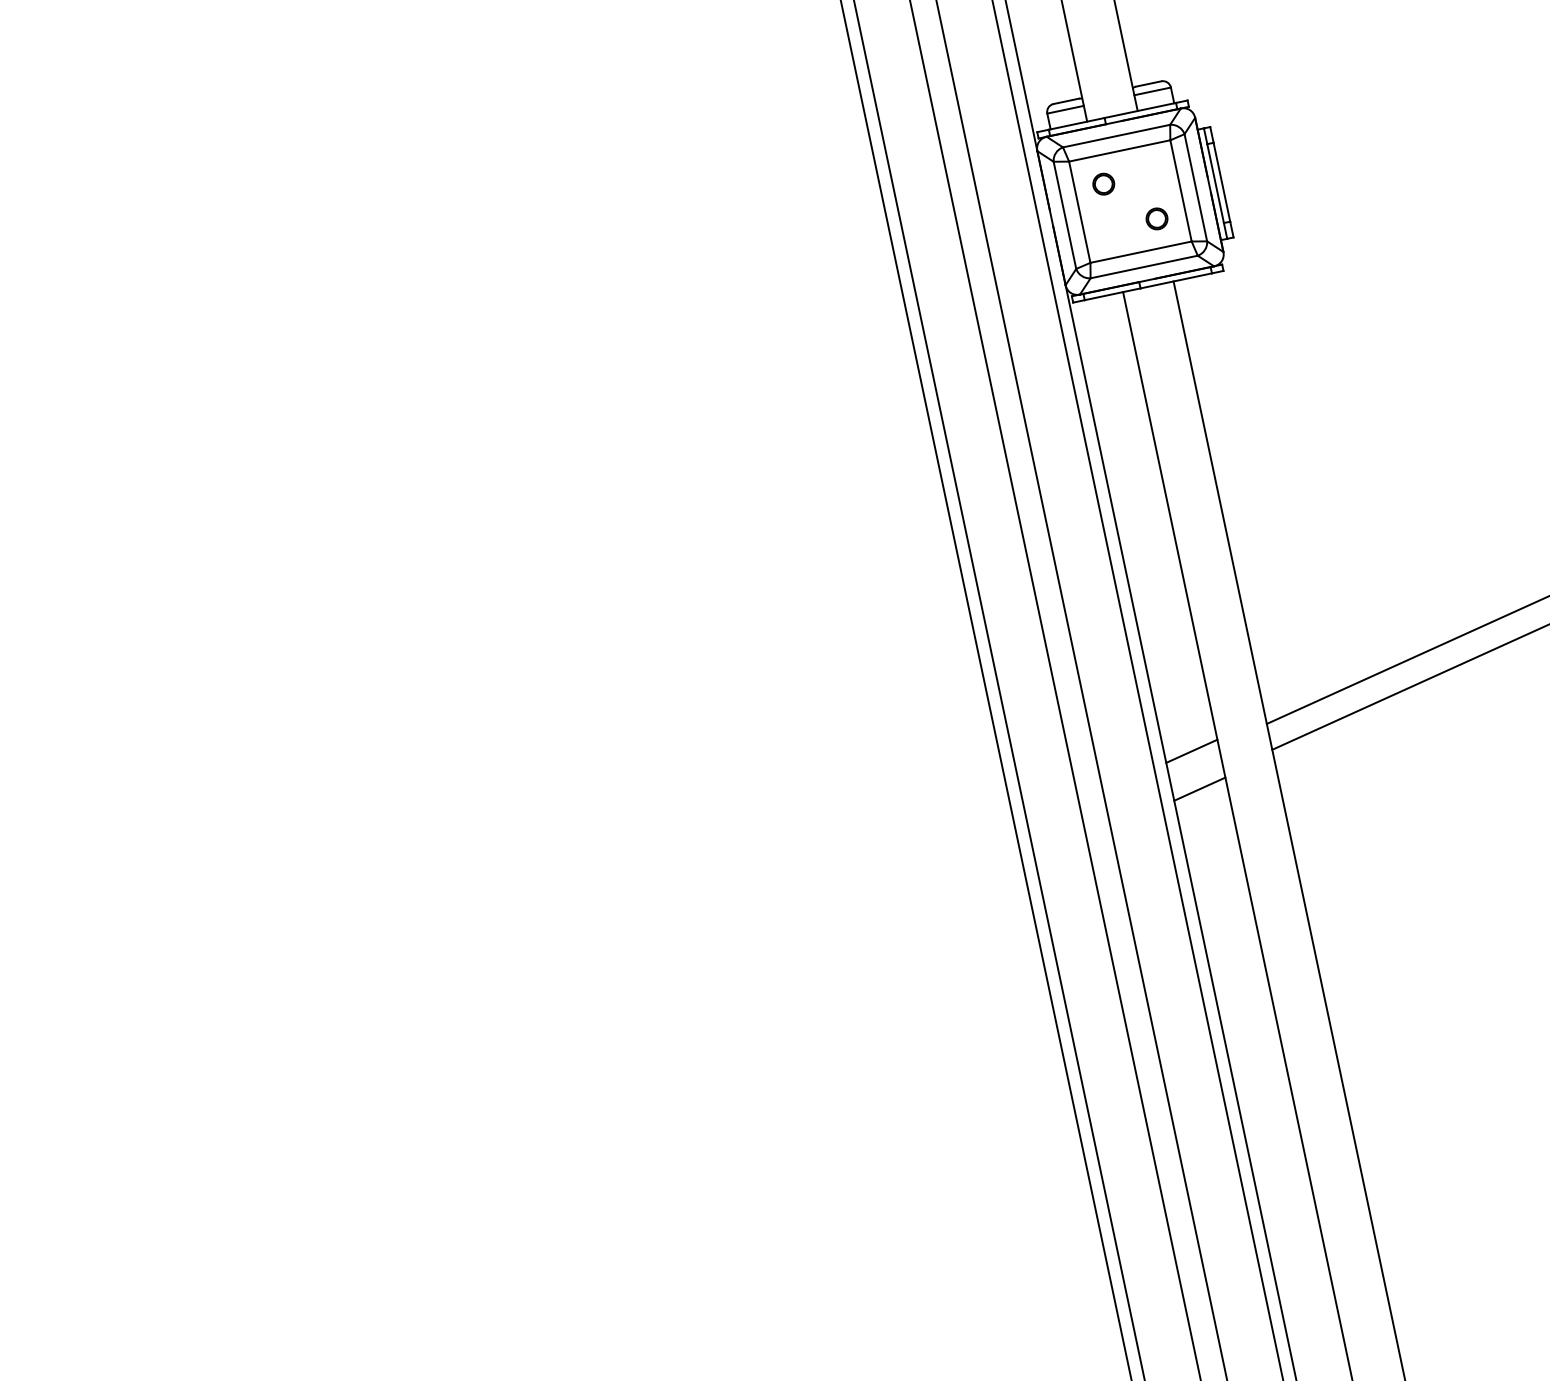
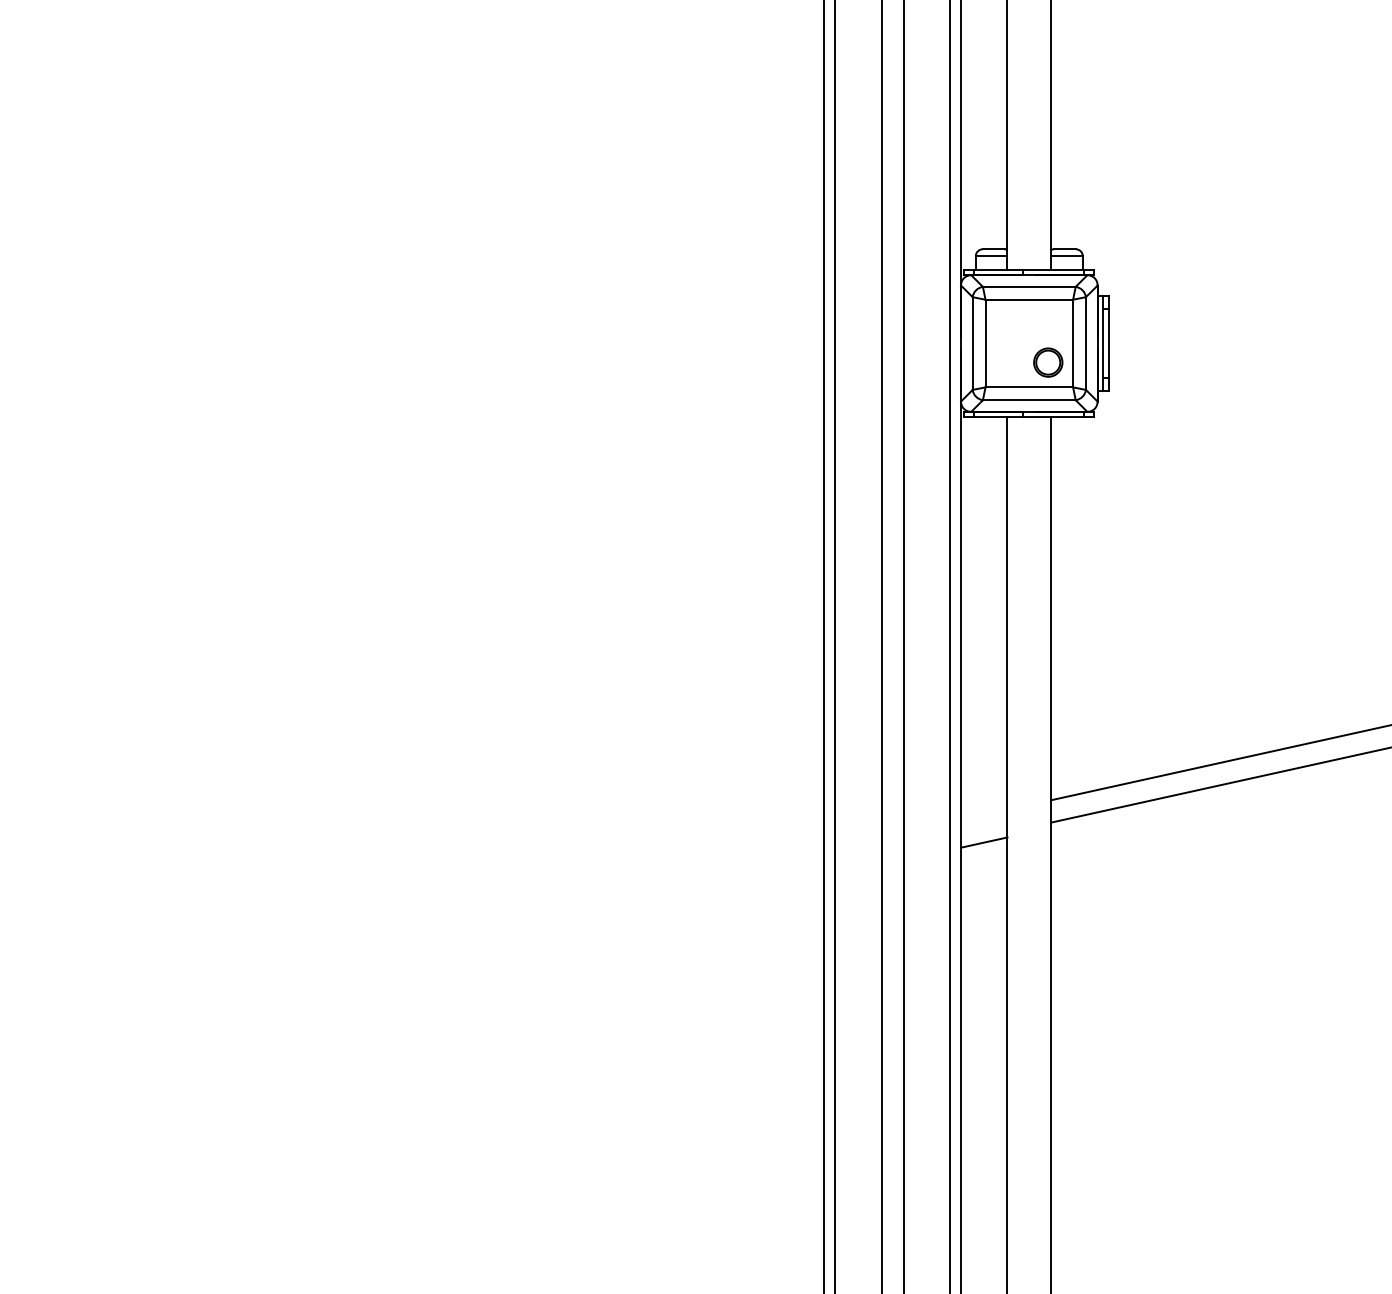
part: (1102, 184) -> (1009, 324), removed
part: (1157, 218) -> (1048, 362), size x1.6
line: (1192, 750) -> (984, 809), removed

